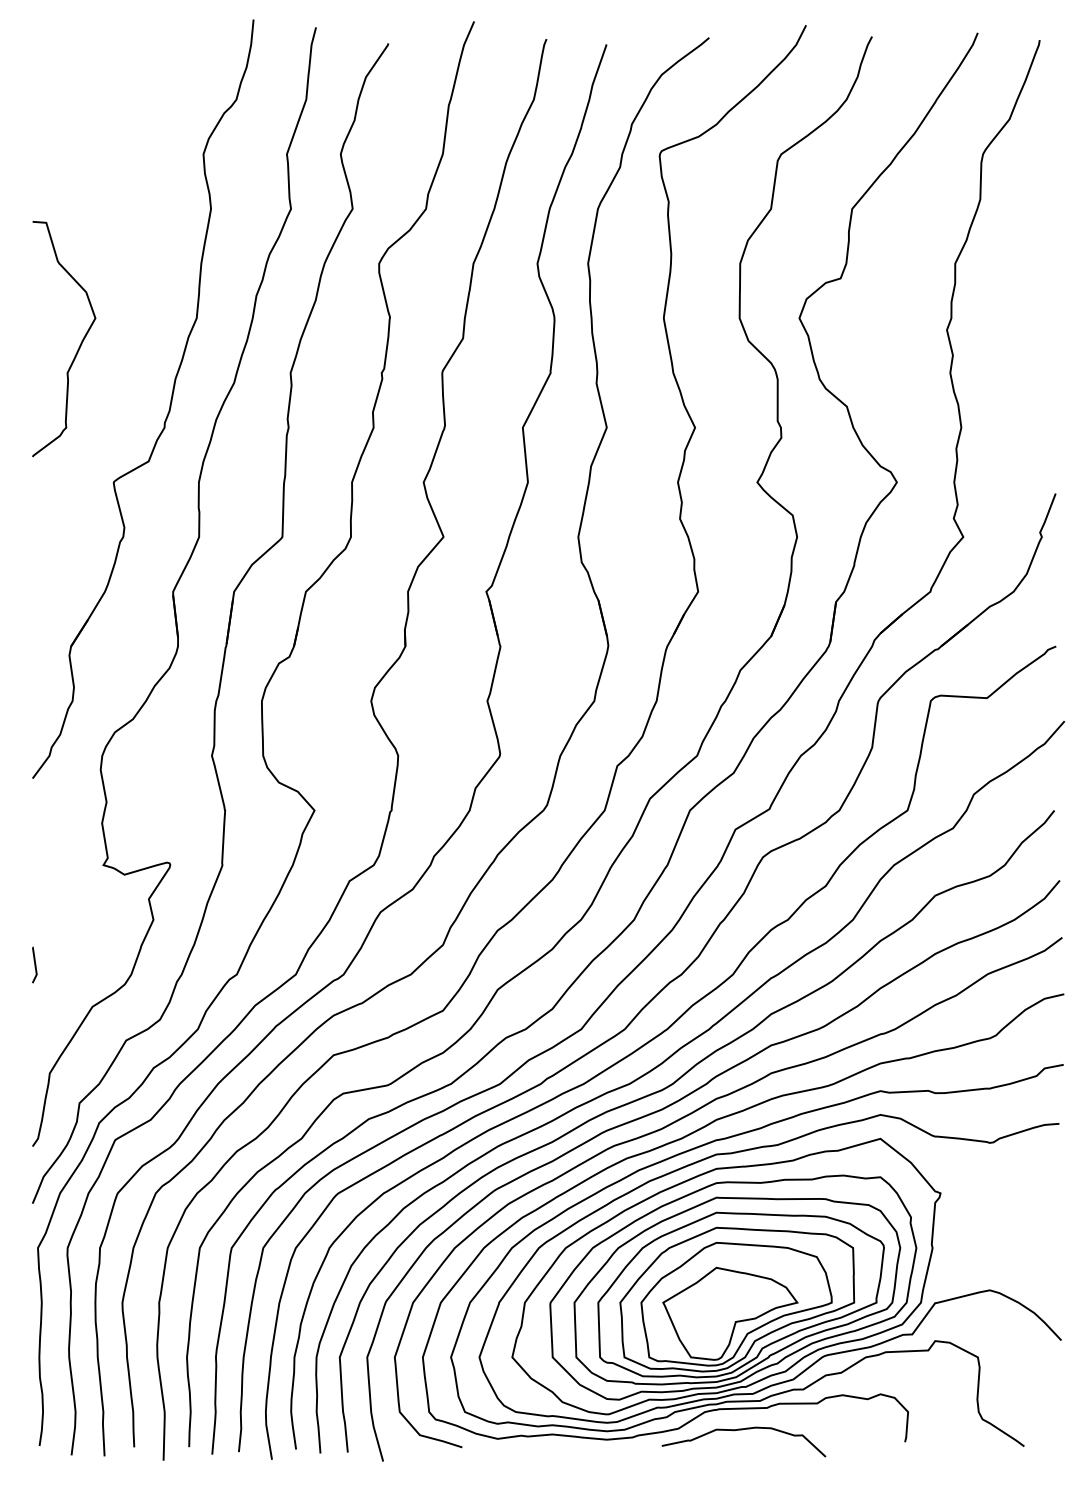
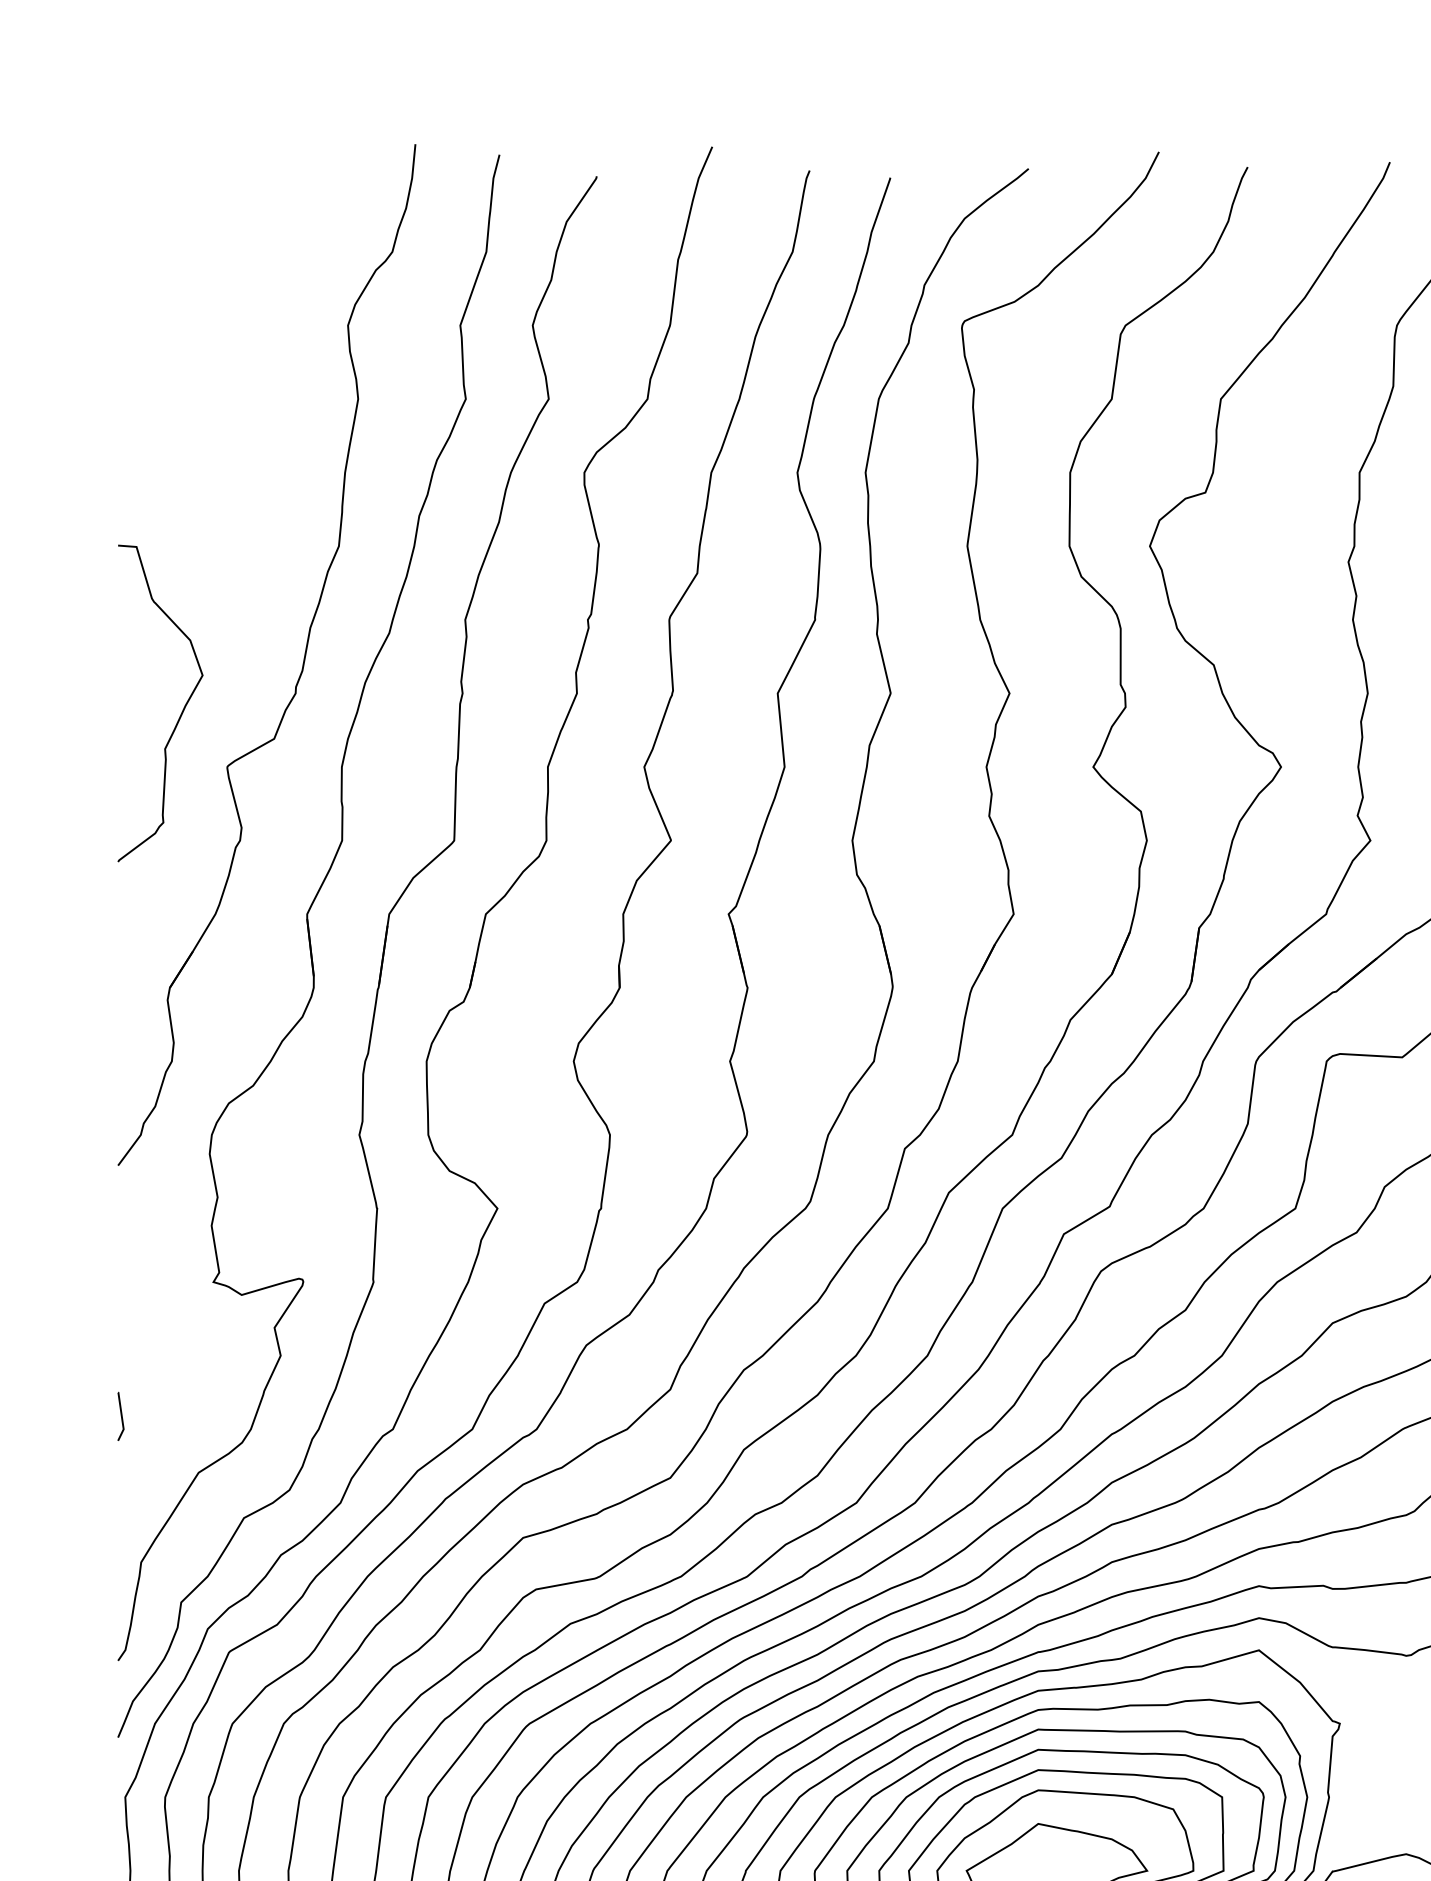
curve: (78, 347) -> (179, 714), moved

